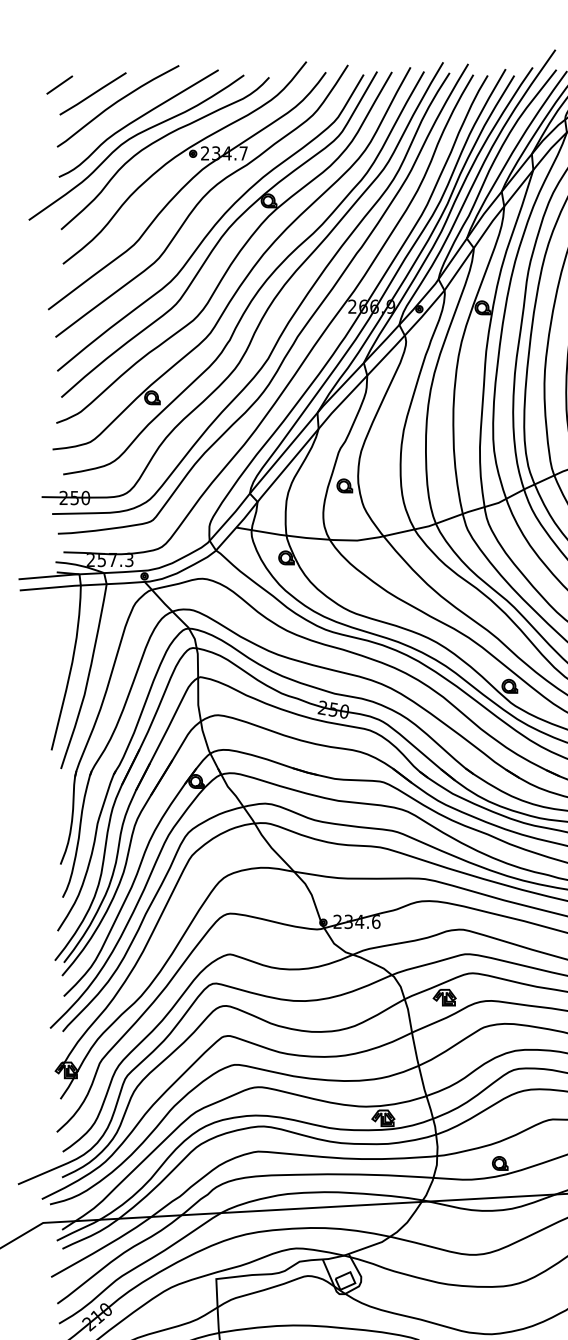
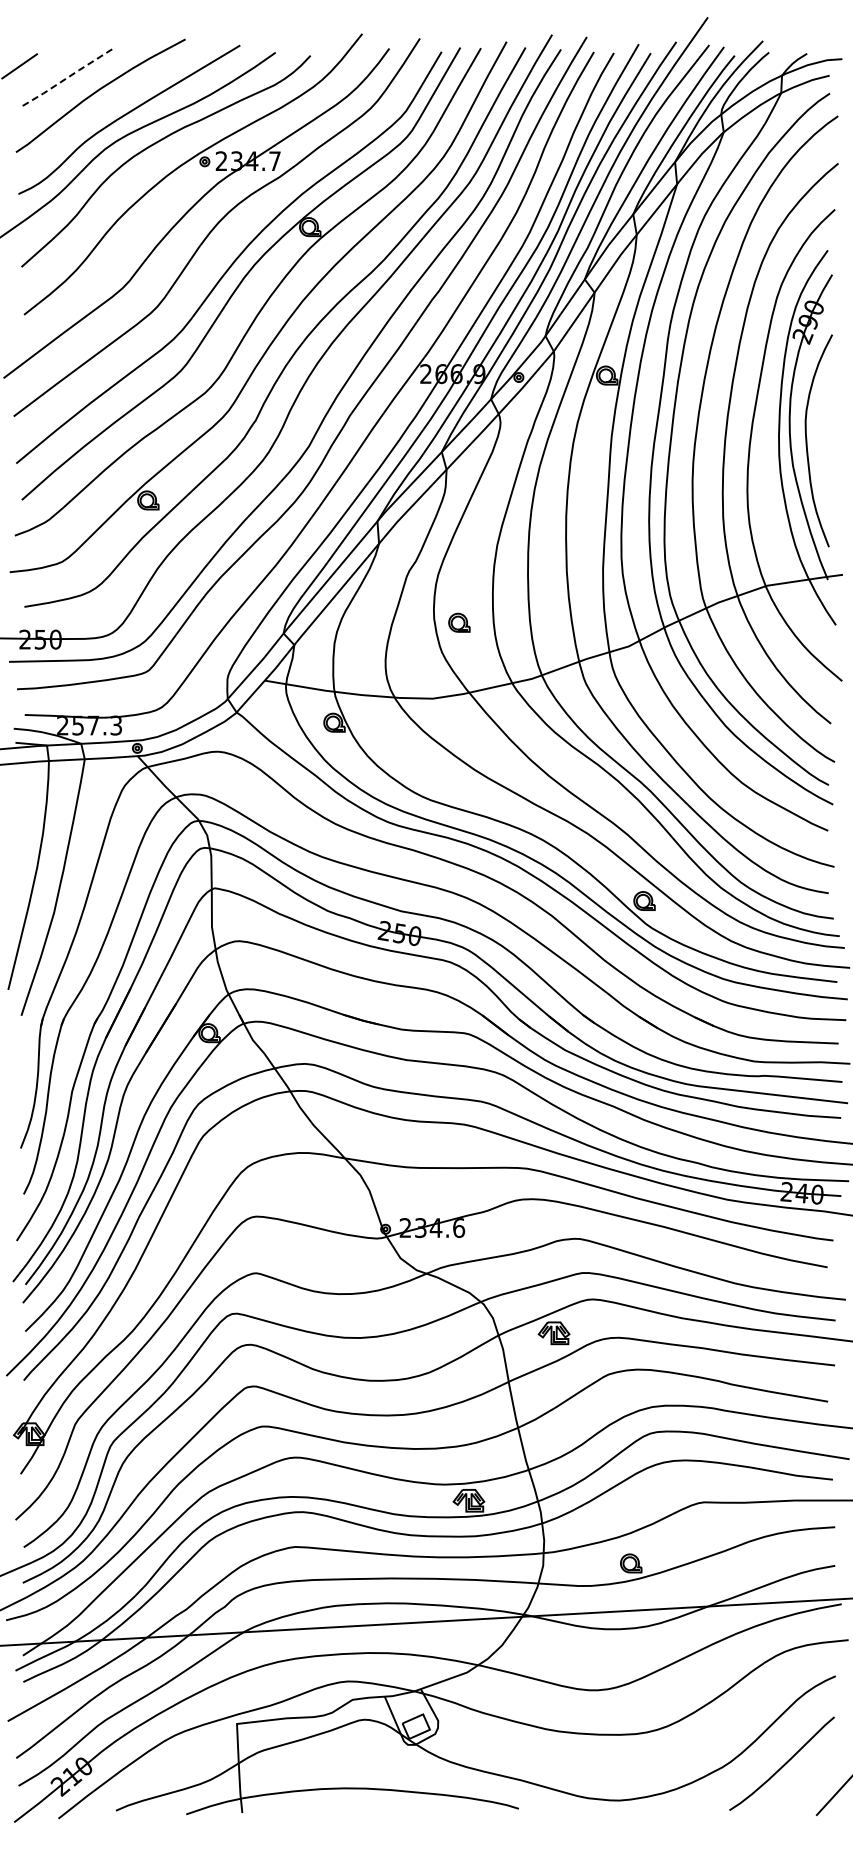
line: (92, 93) -> (65, 78), solid -> dashed
part: (344, 485) -> (459, 622), moved

